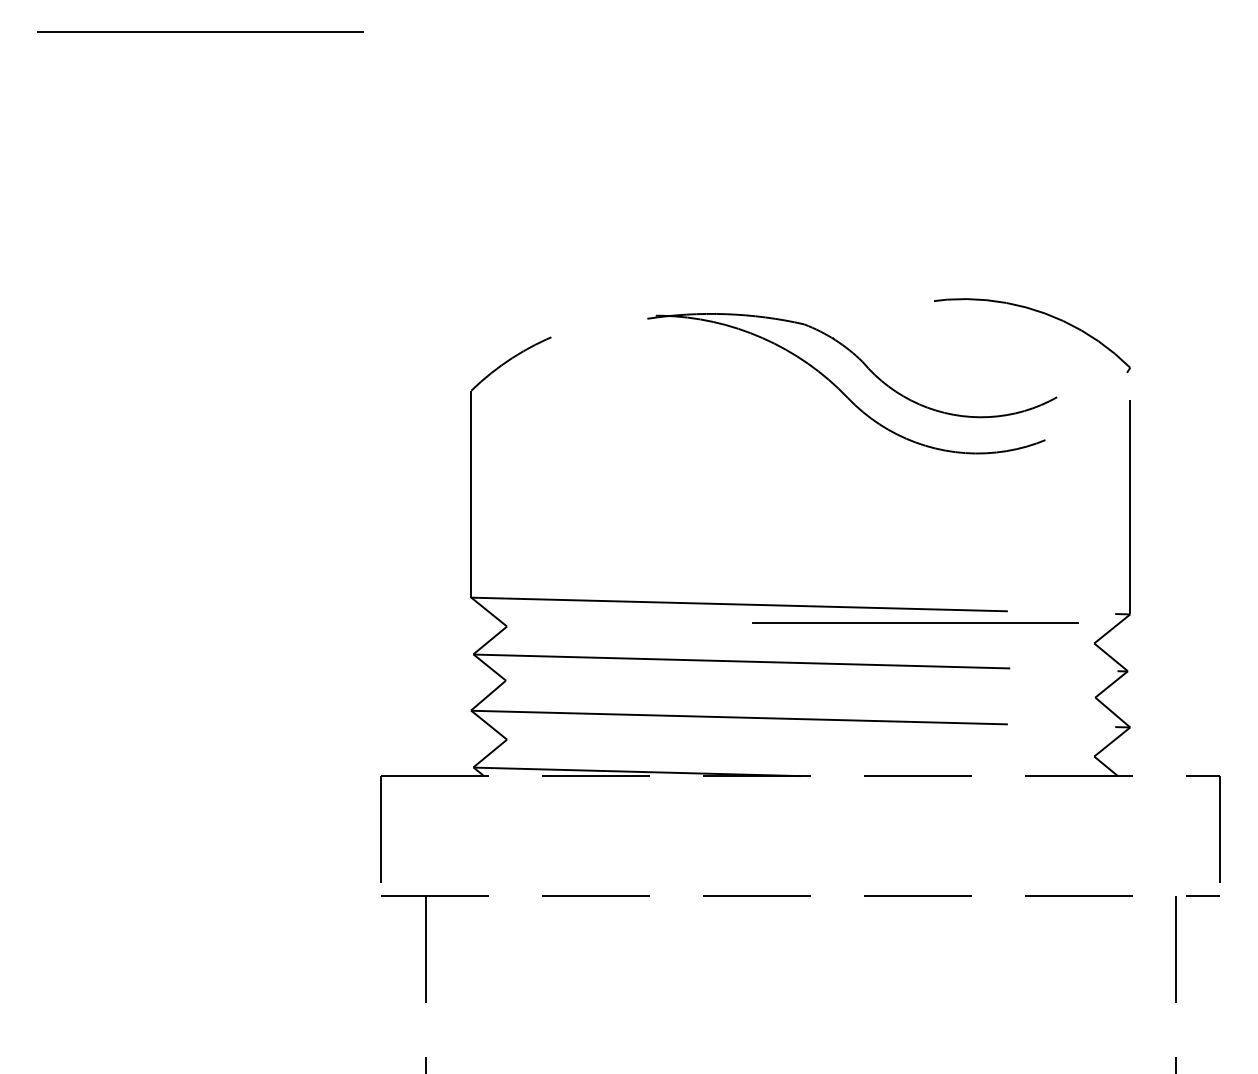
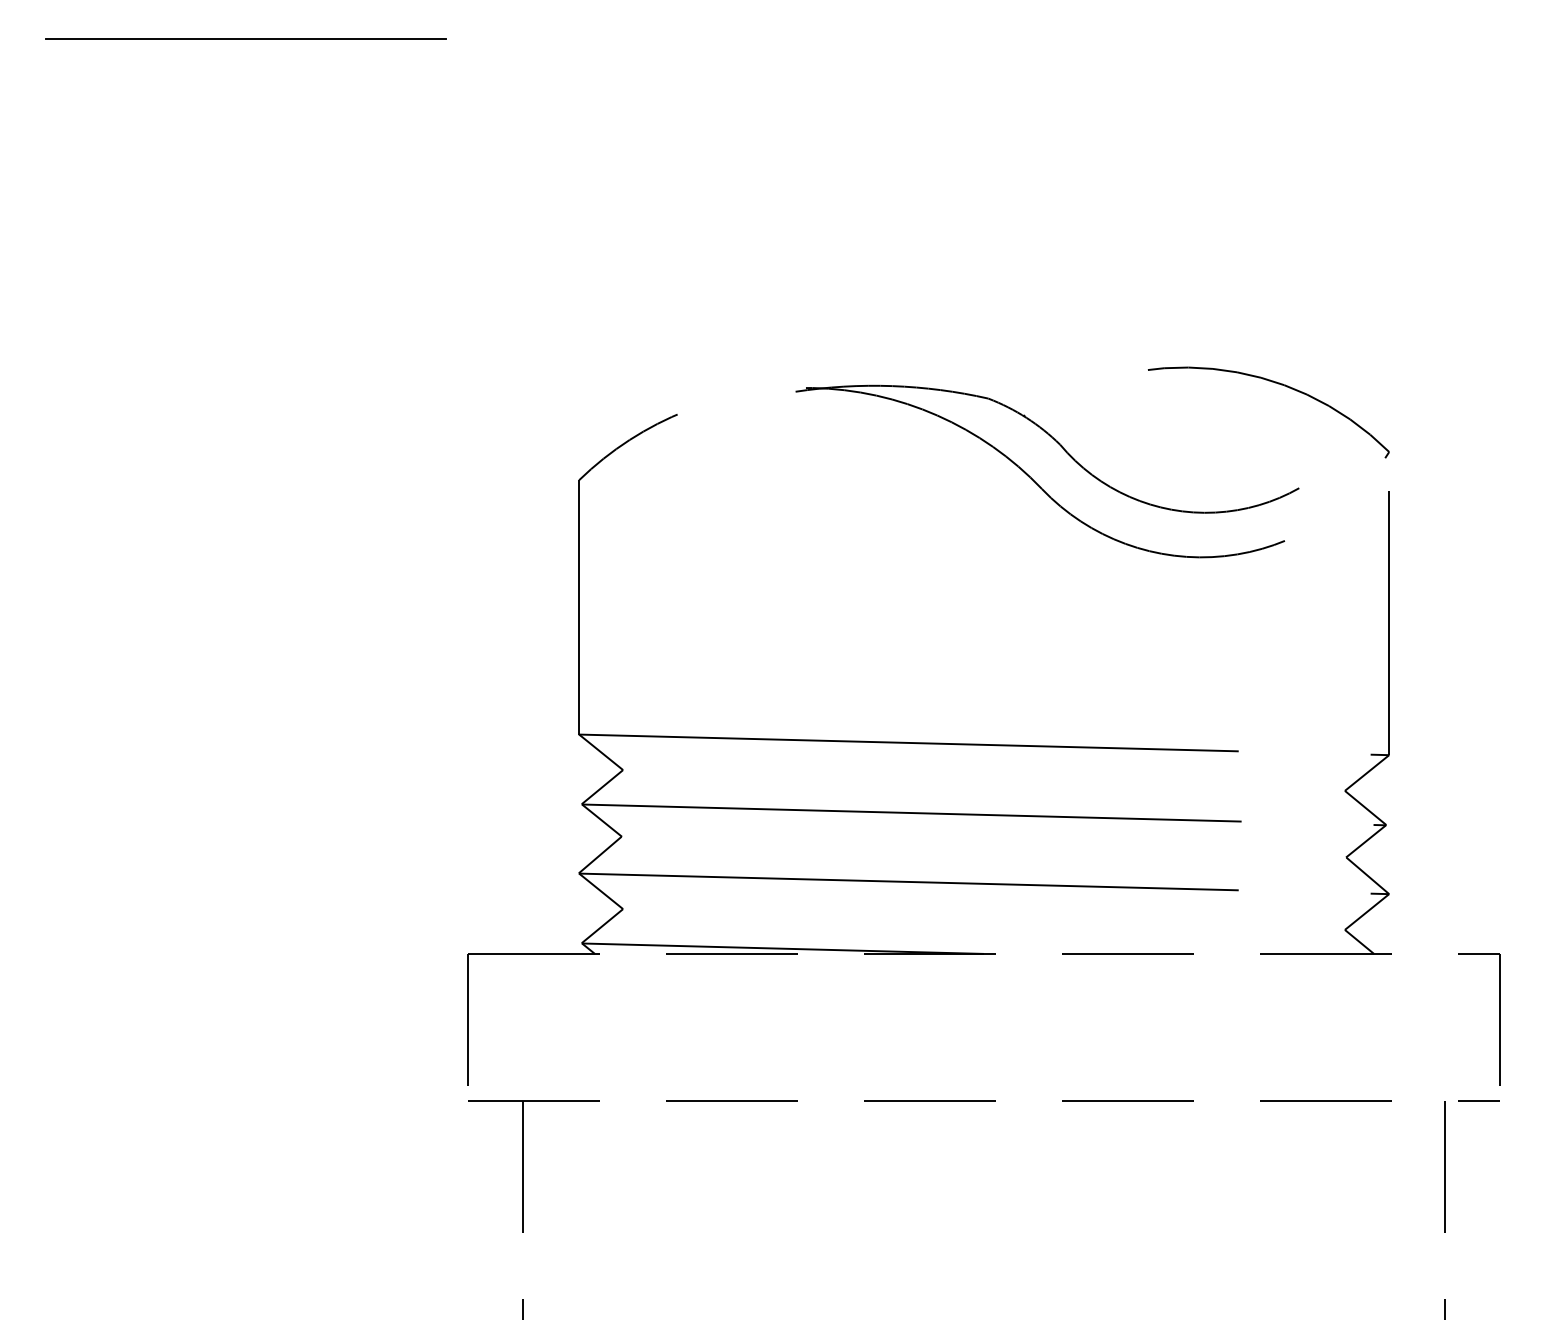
line: (914, 622) -> (1124, 764), removed

